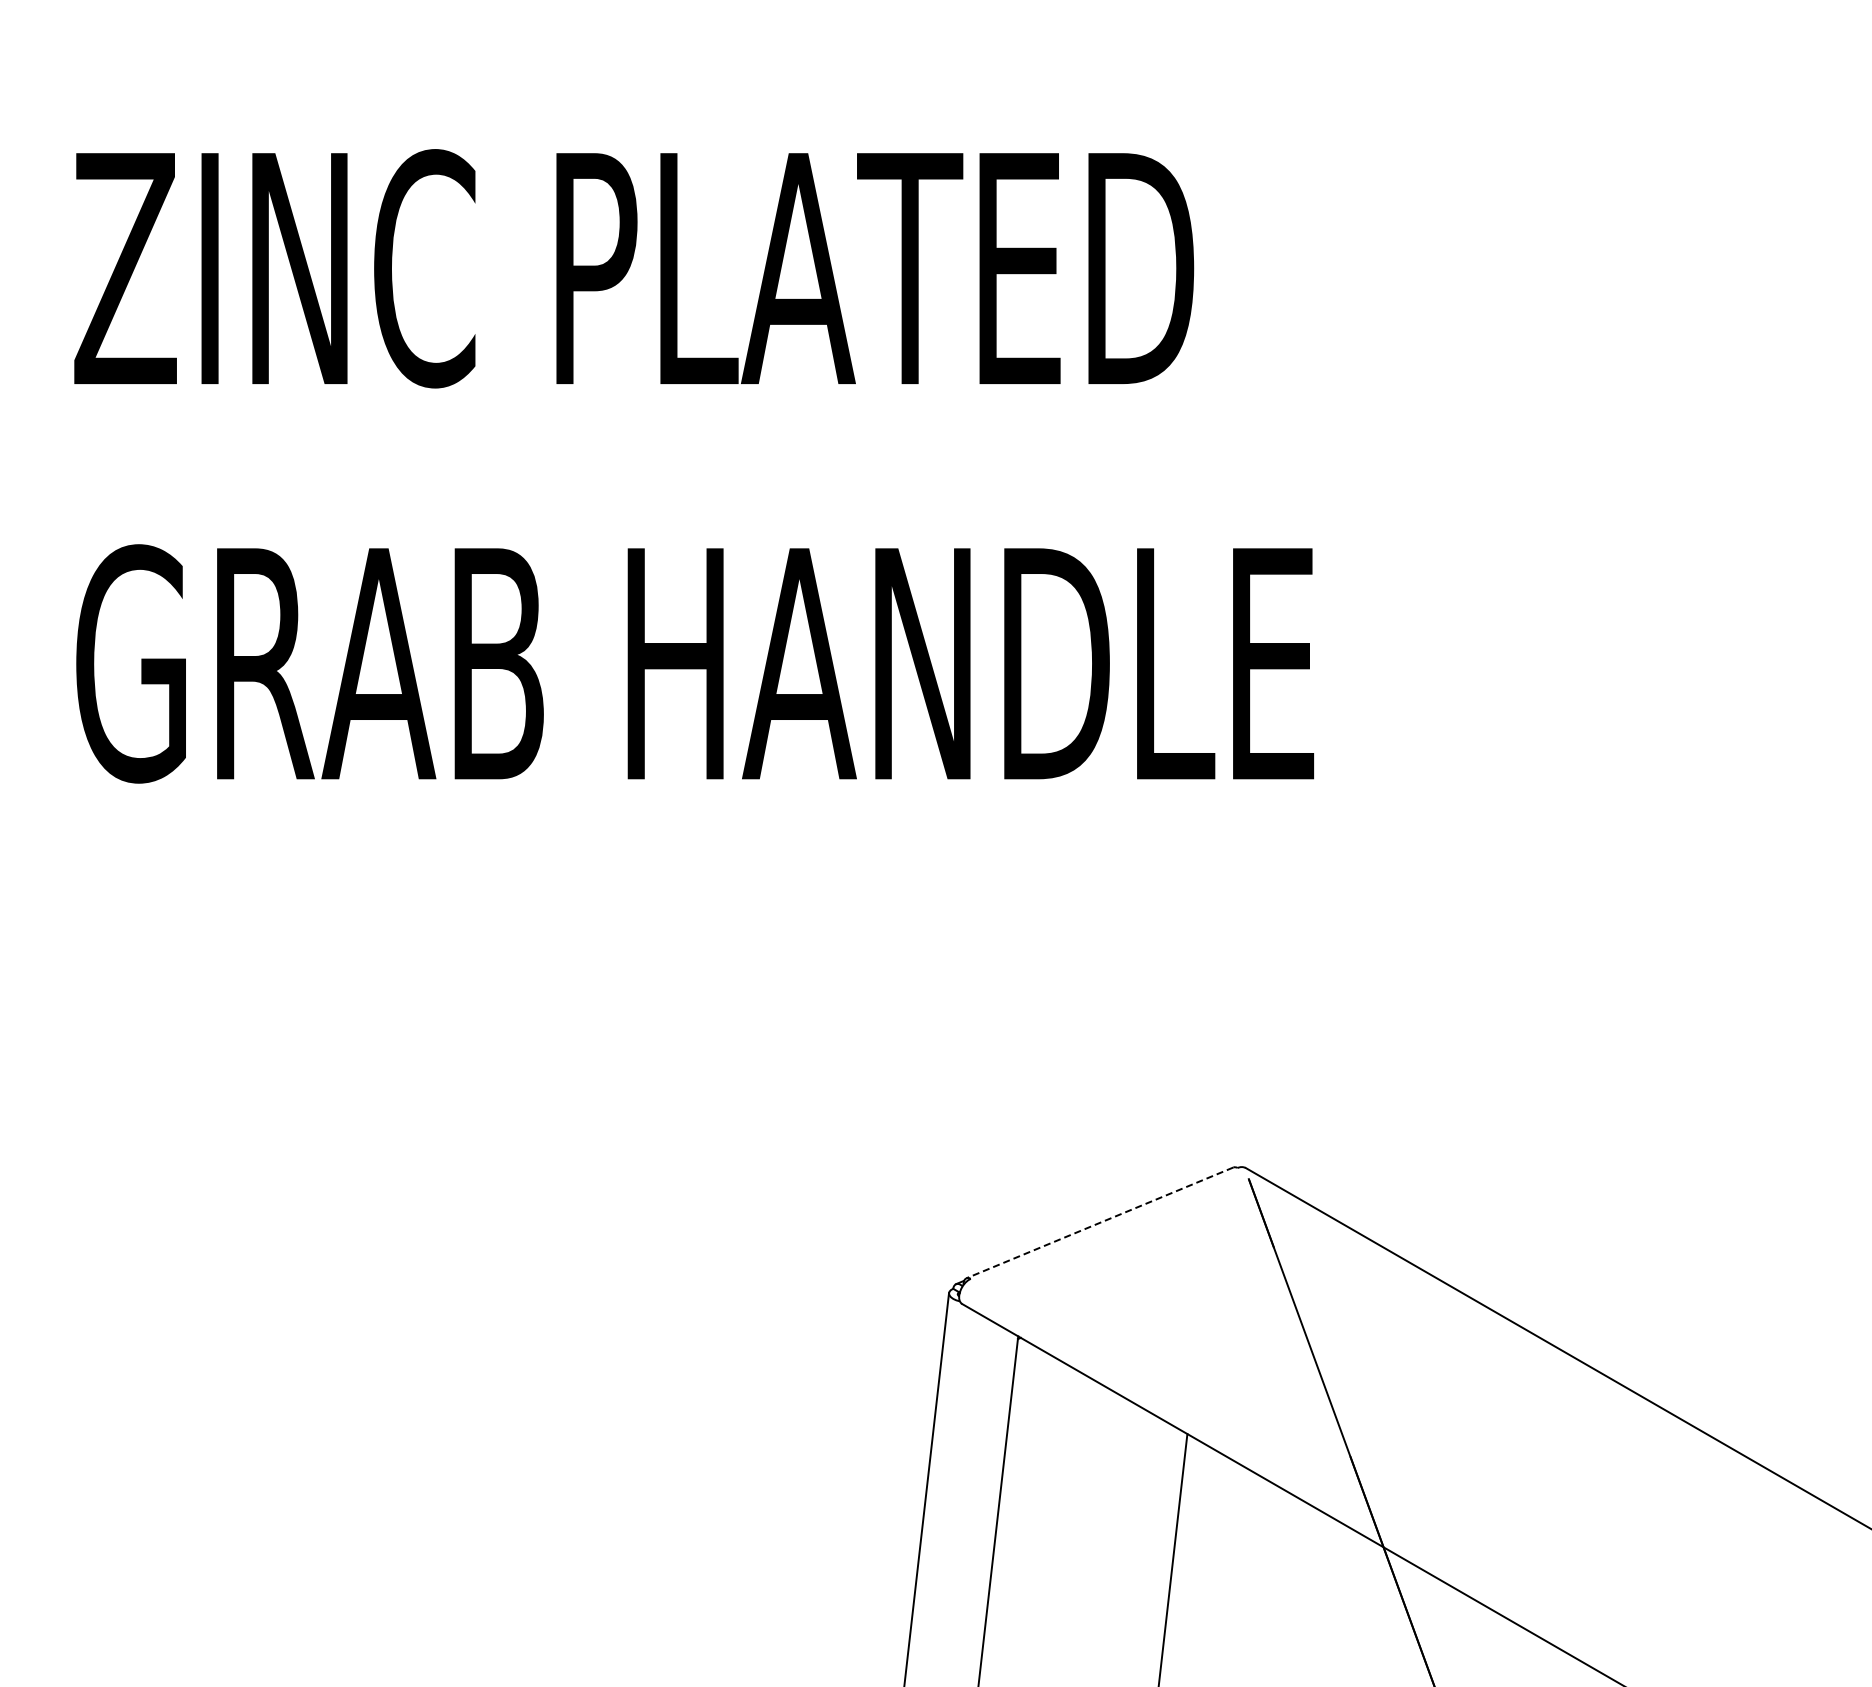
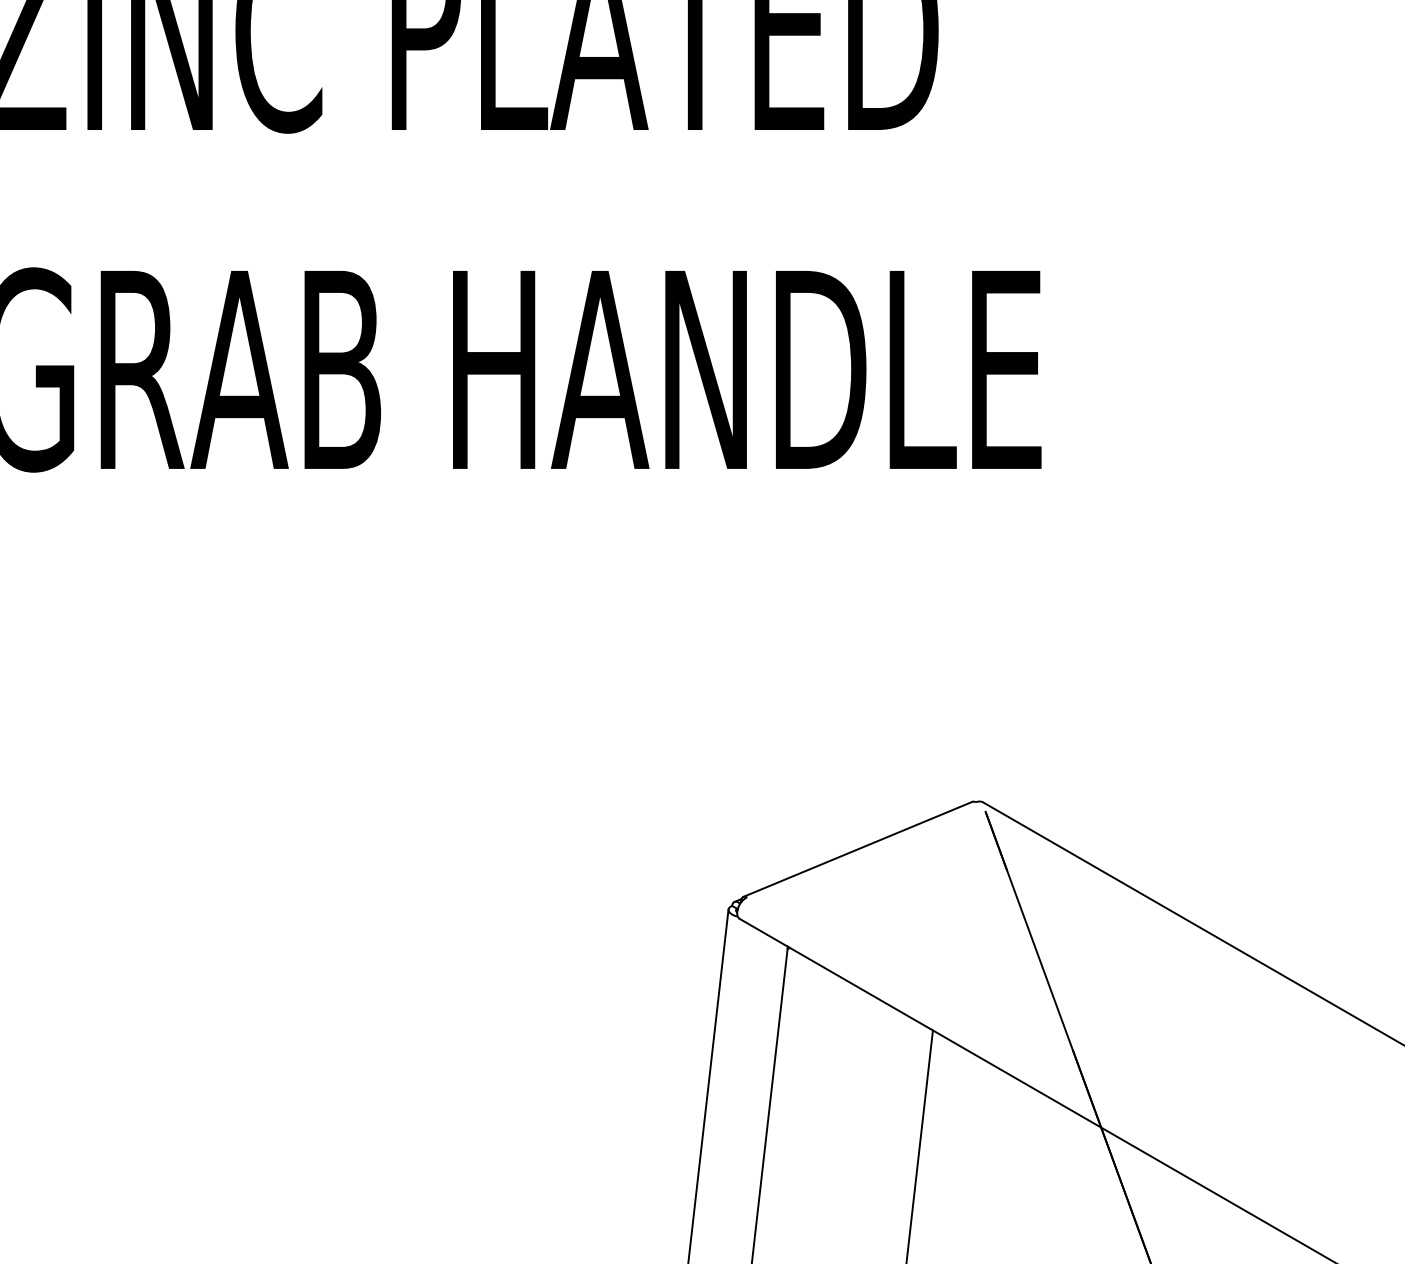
line: (1099, 1223) -> (857, 849), dashed -> solid

